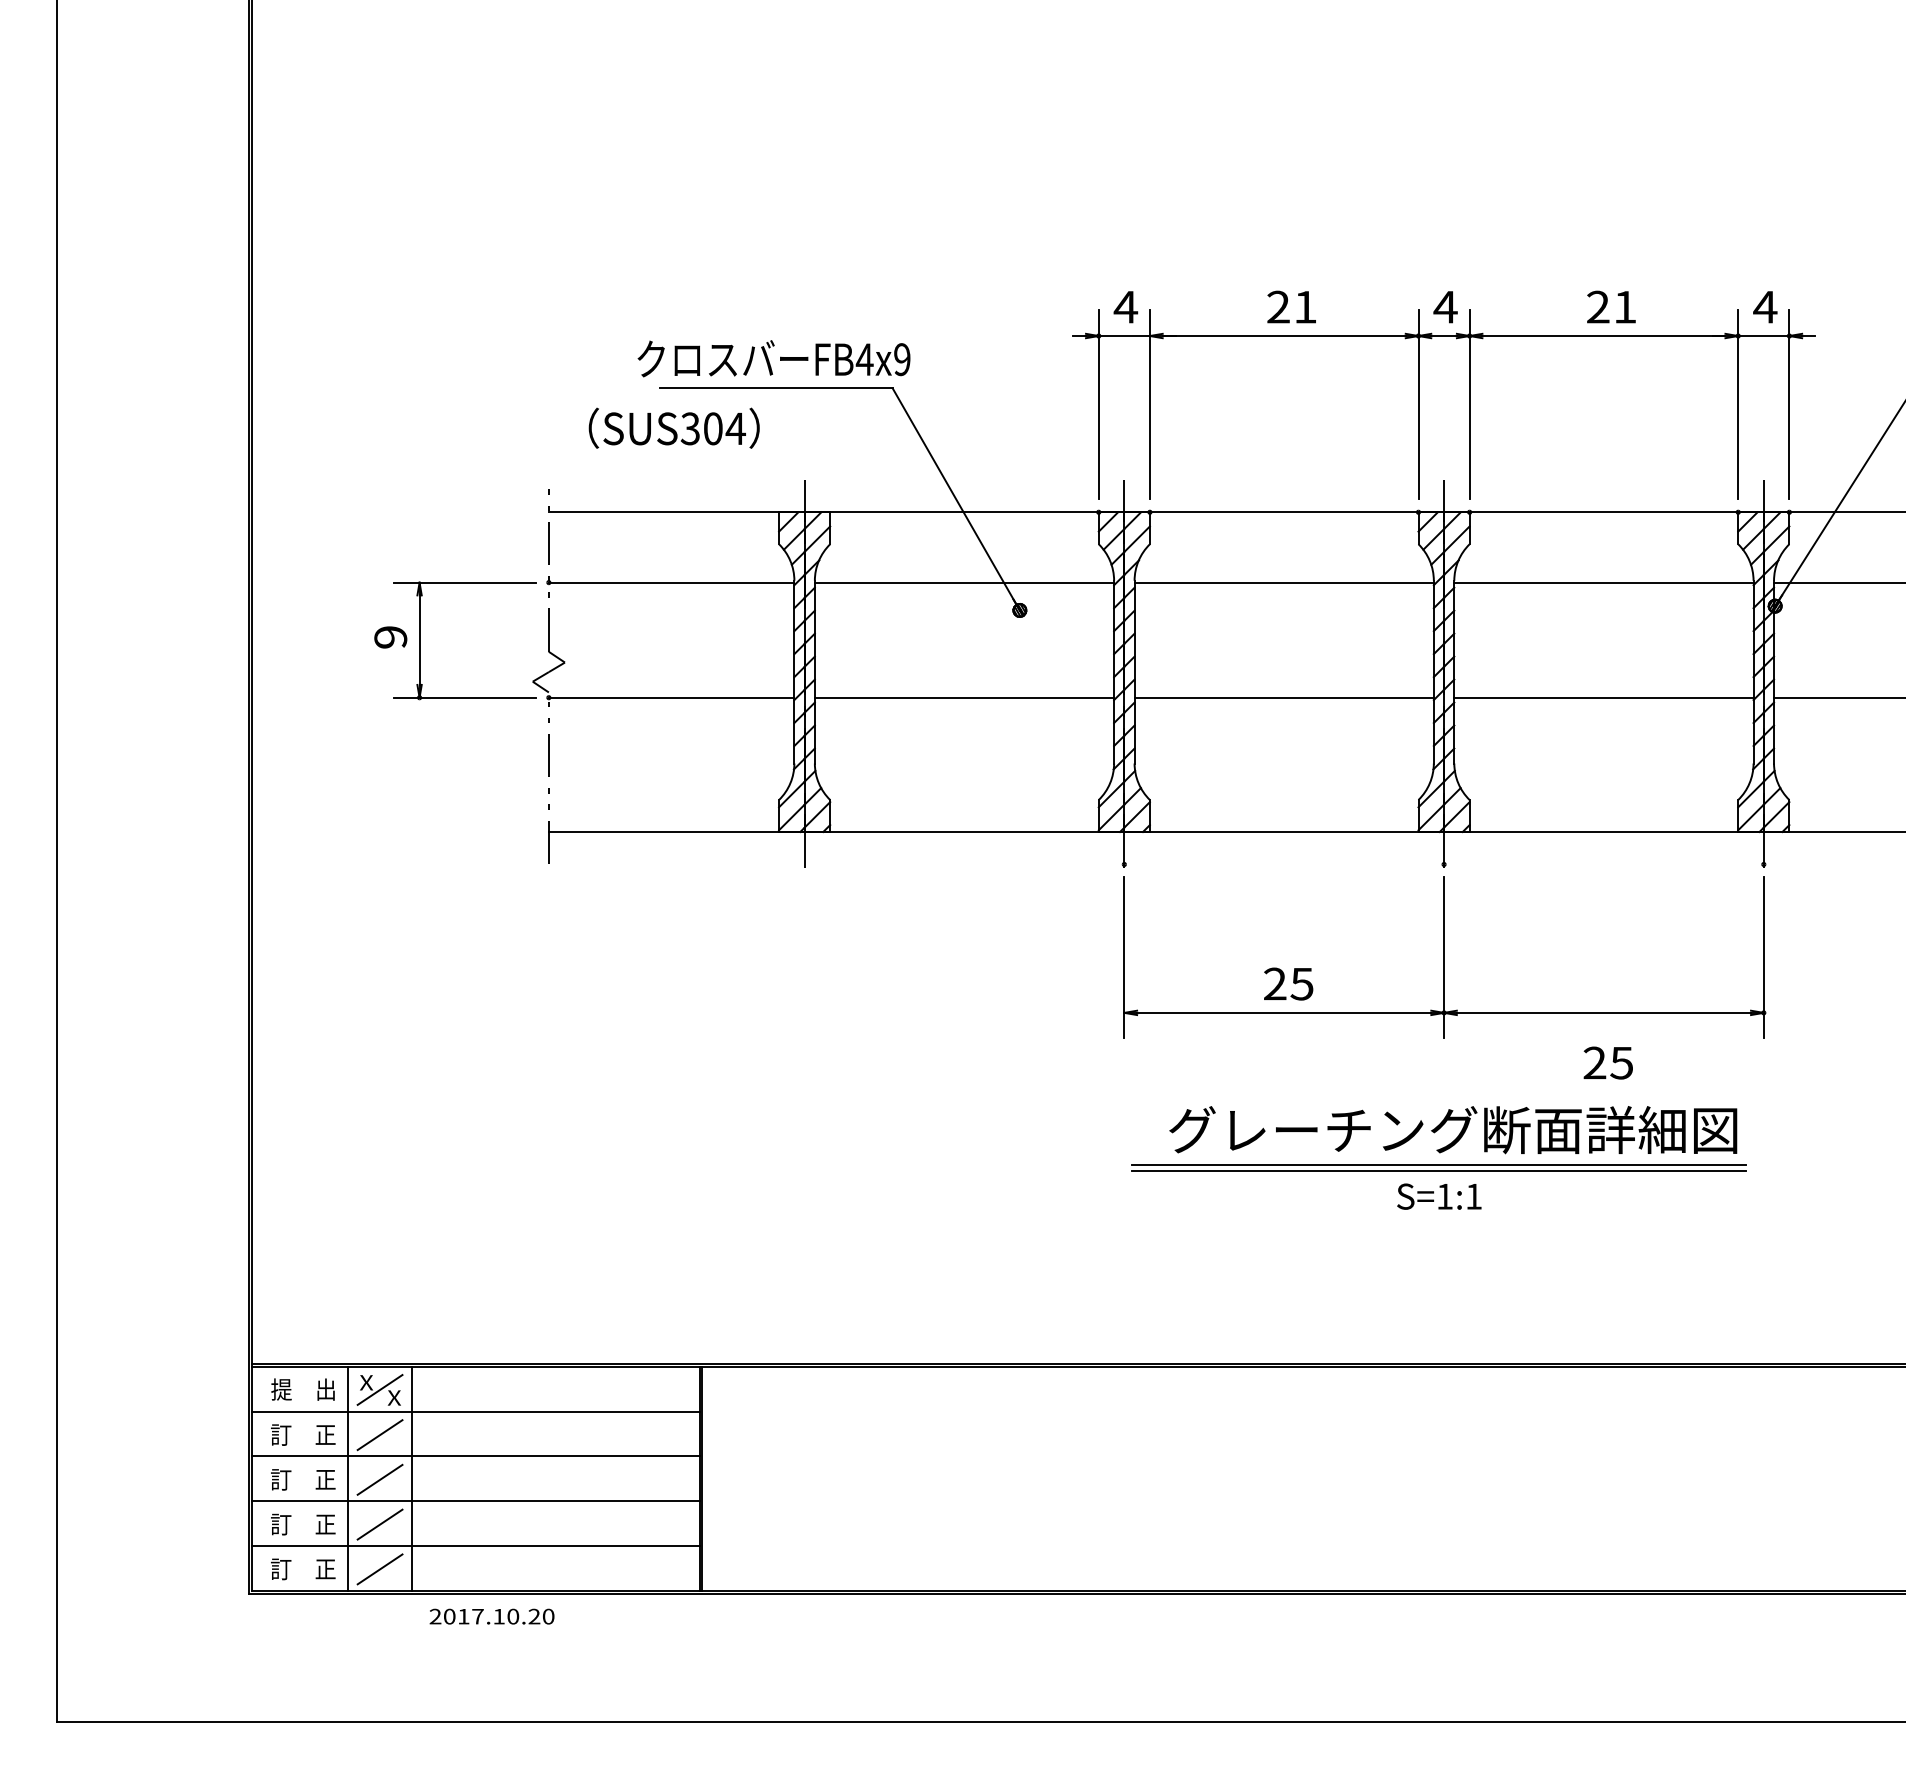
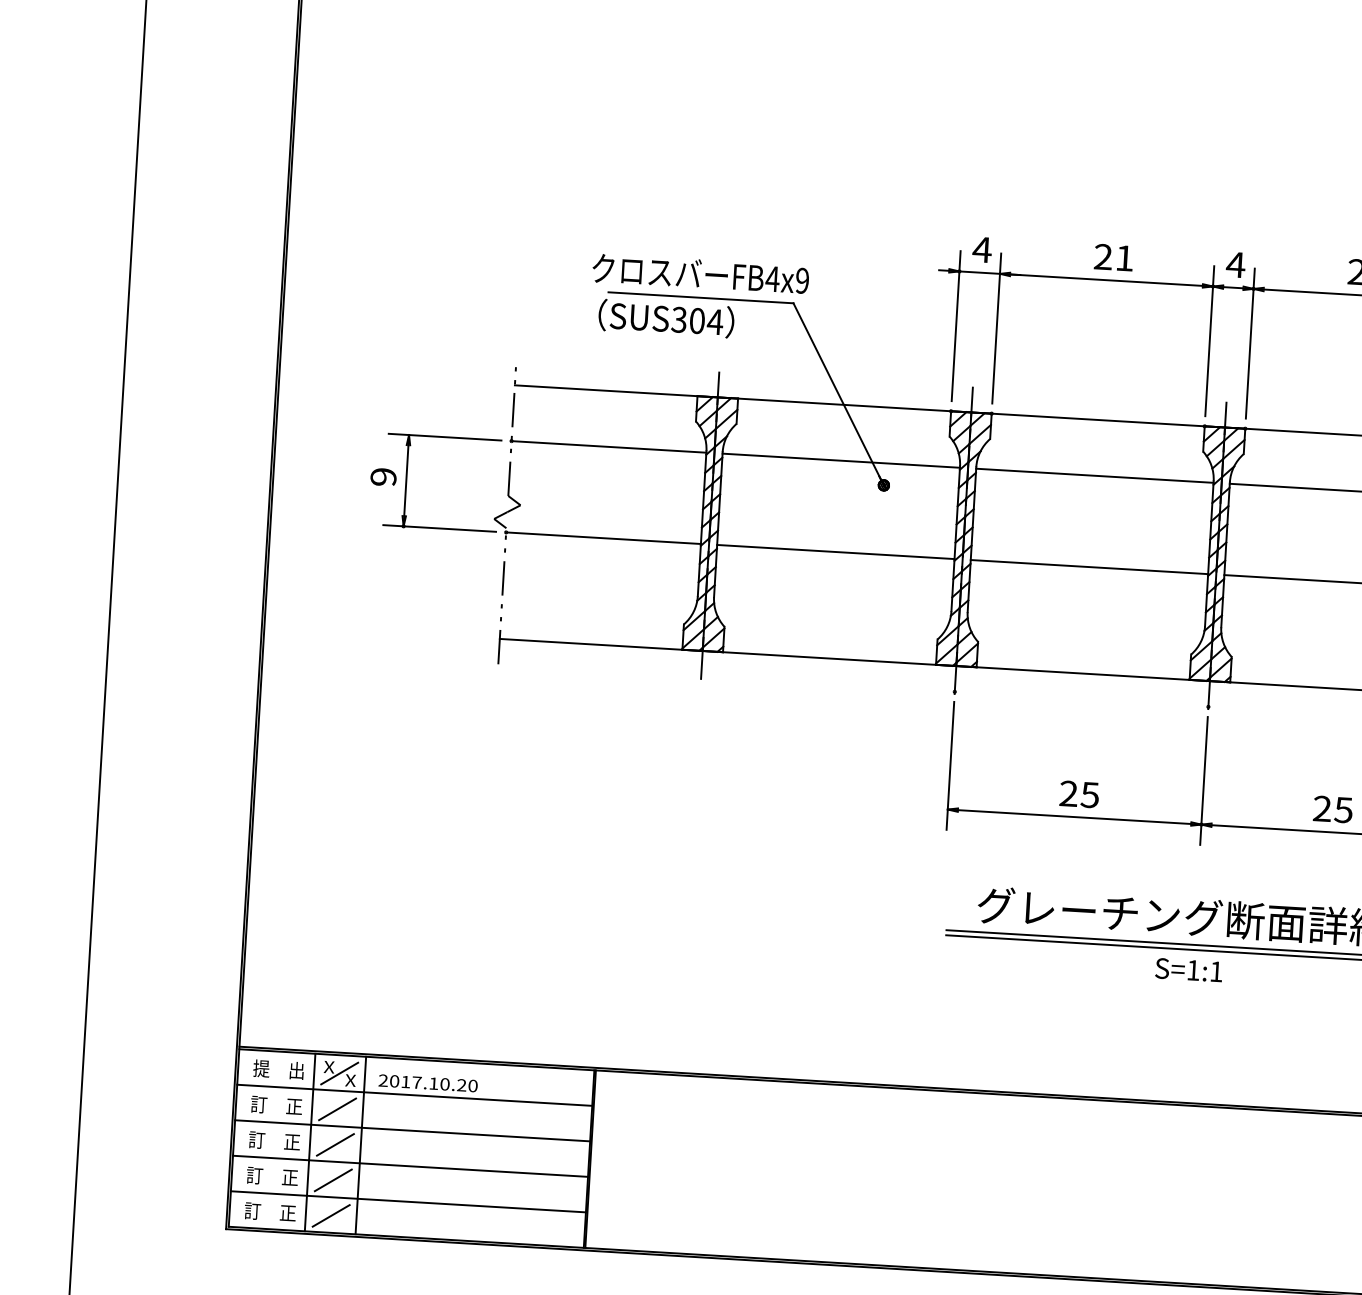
text: (673, 427) -> (665, 318), moved
text: (1607, 1062) -> (1332, 809), moved
text: (491, 1616) -> (427, 1083), moved

